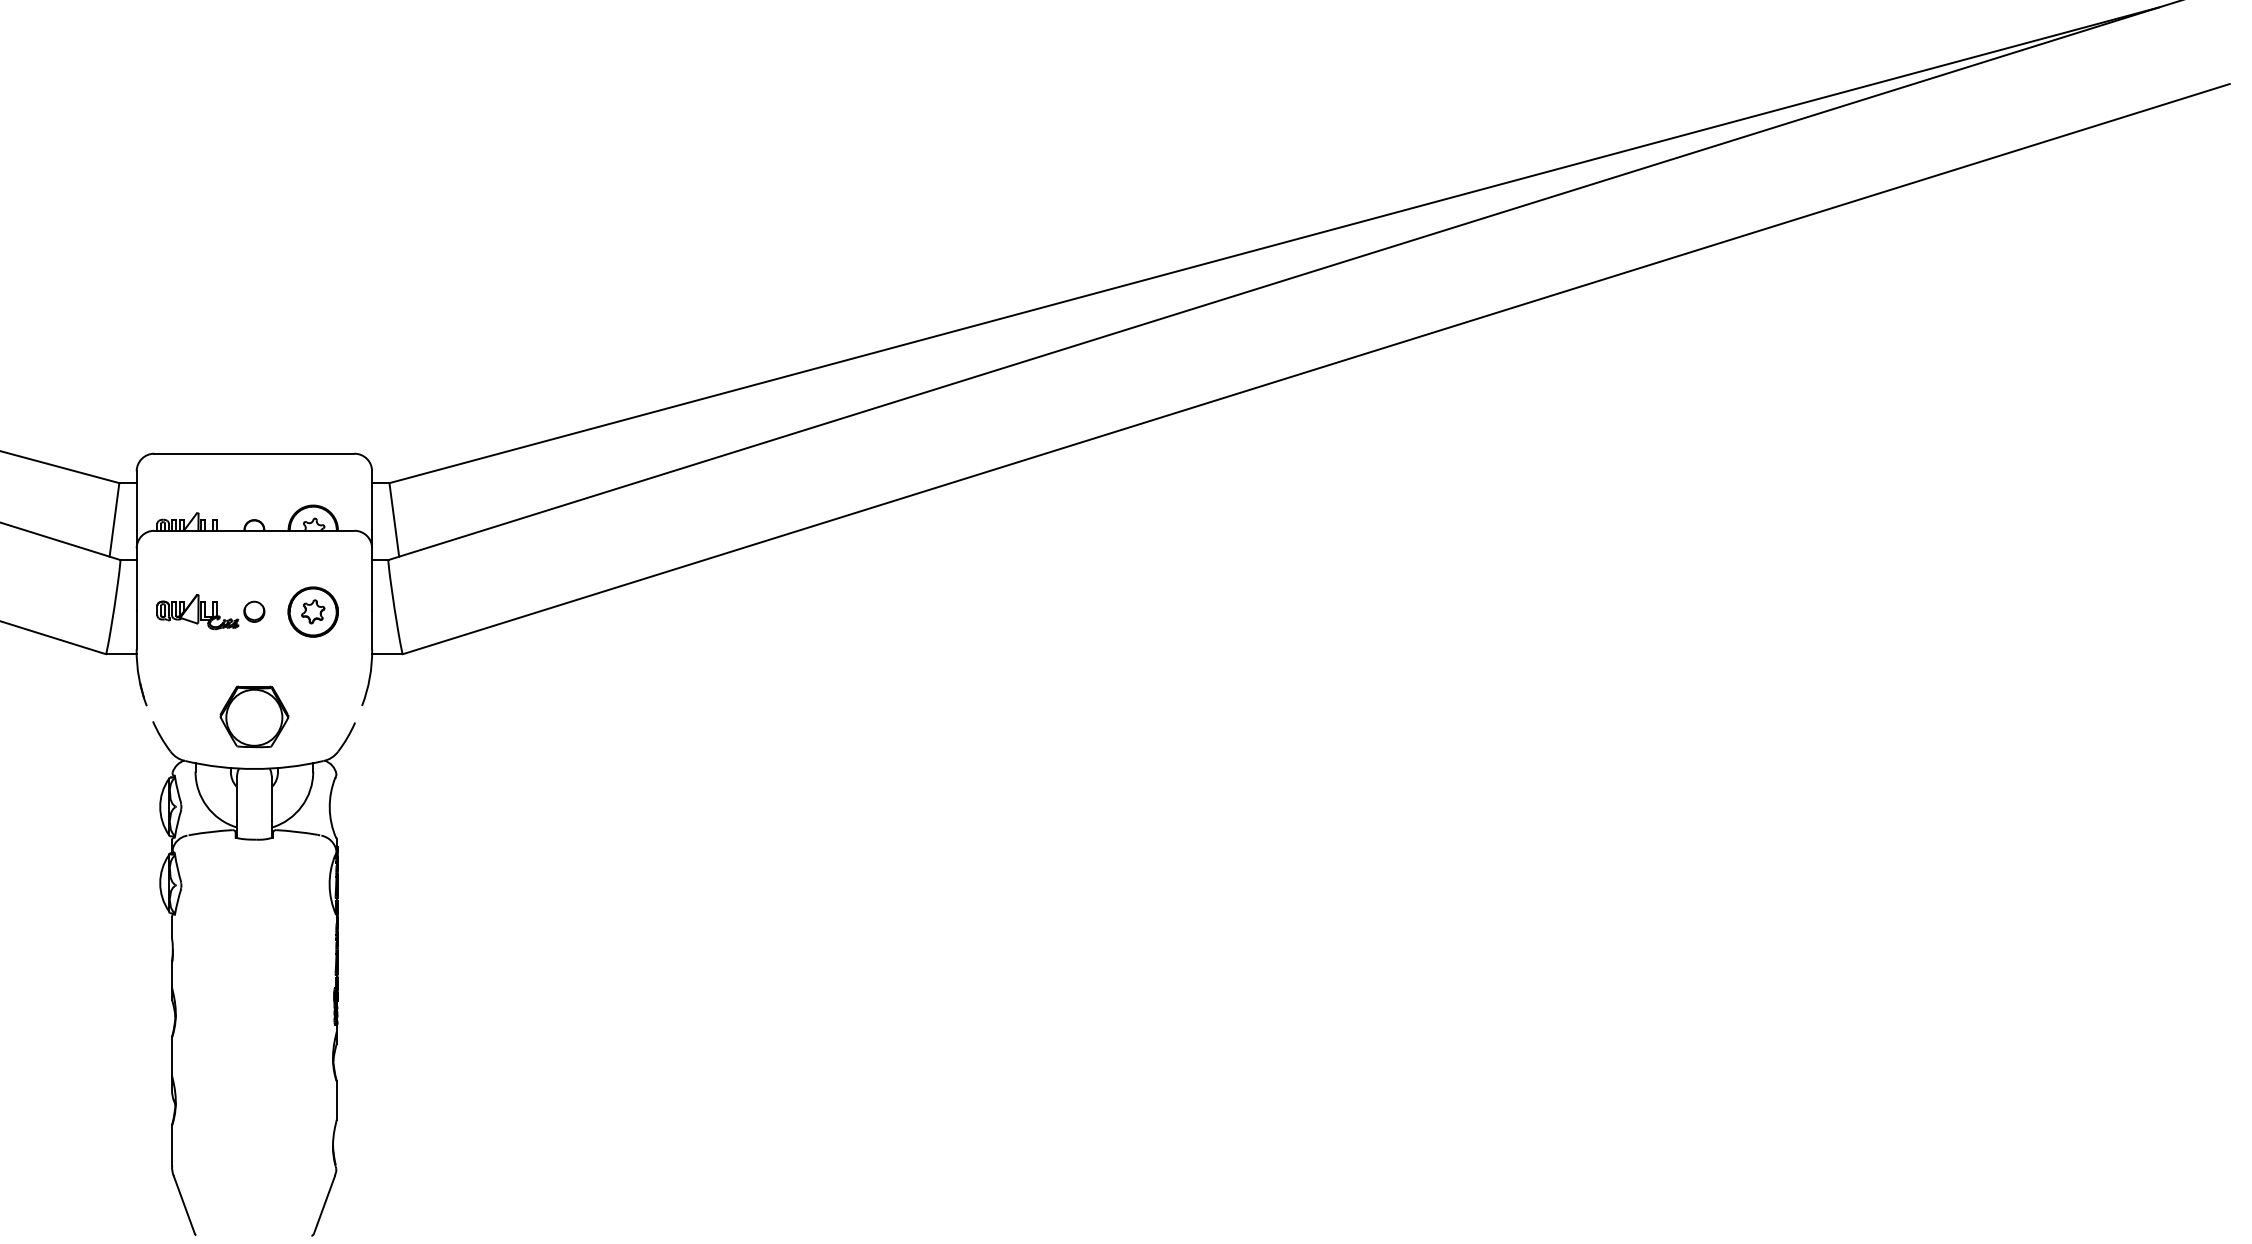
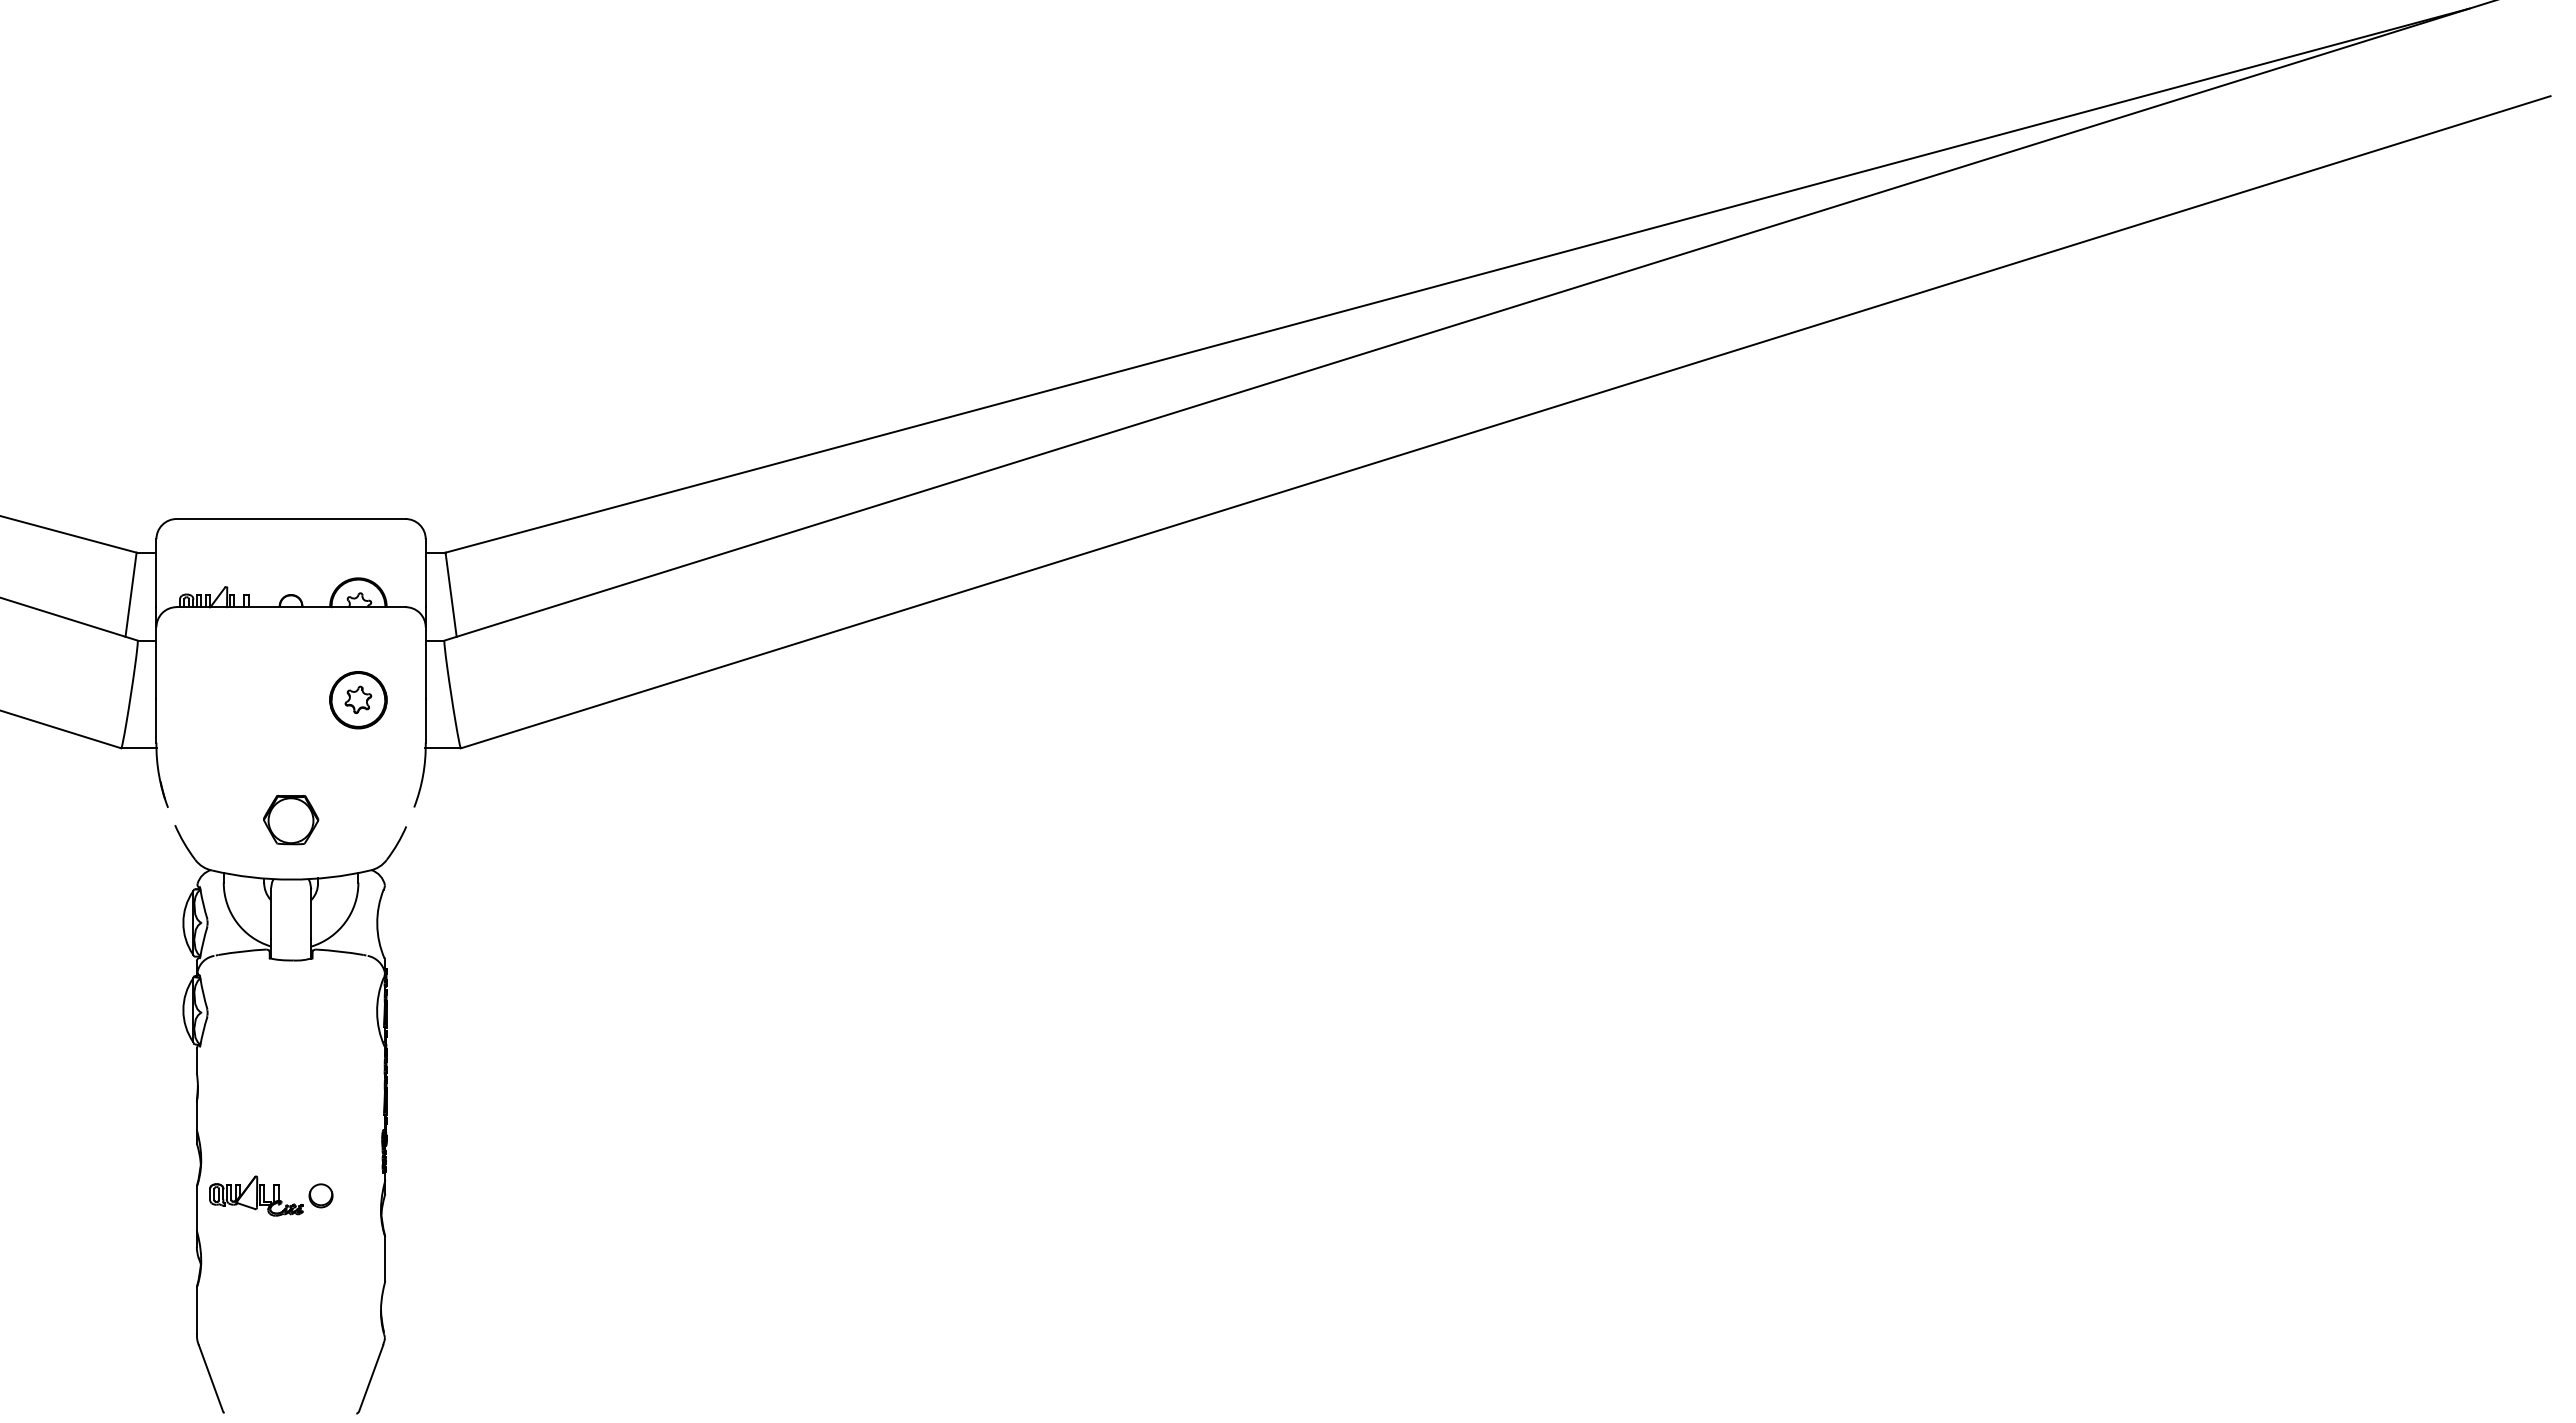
part: (211, 611) -> (271, 1195), moved
part: (253, 716) -> (290, 819), size x0.7

